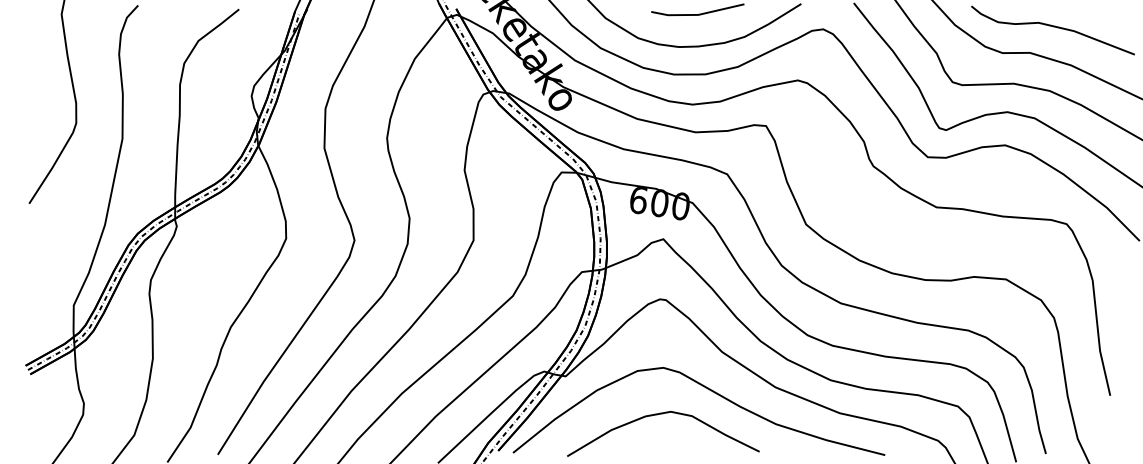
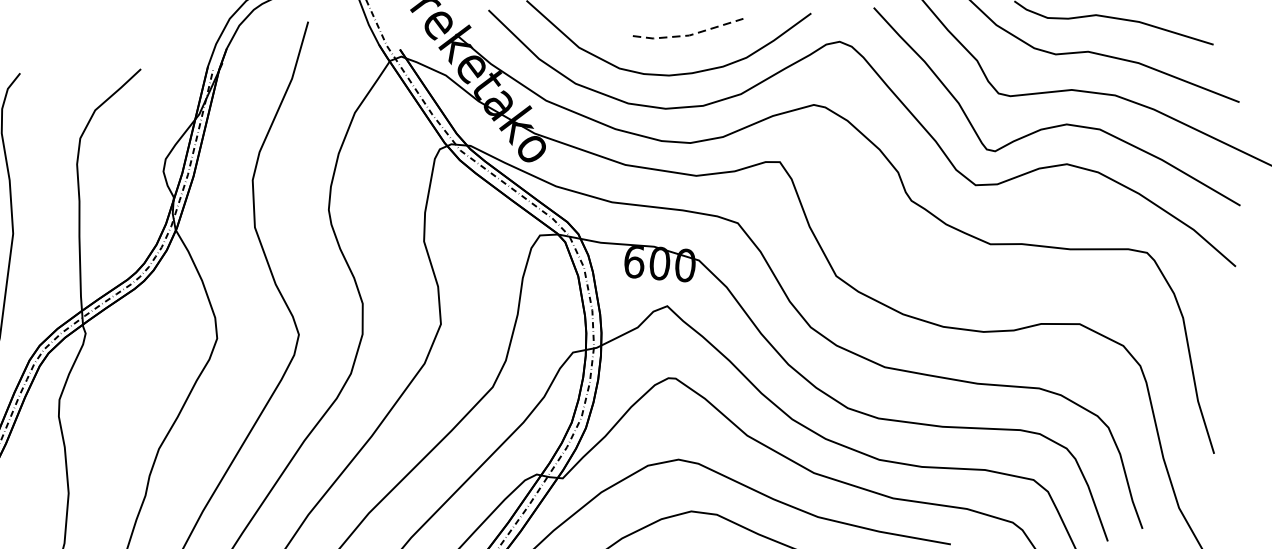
line: (698, 14) -> (689, 35), solid -> dashed

